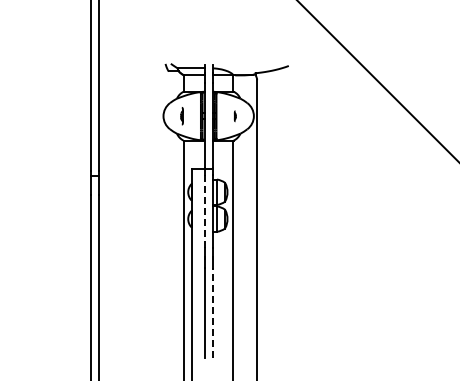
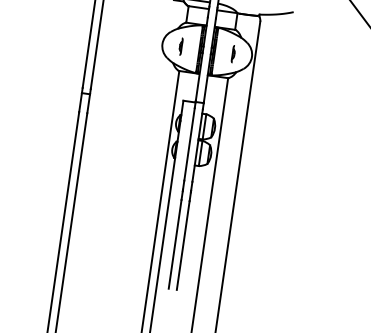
part: (235, 116) -> (233, 54), size x1.67
line: (204, 211) -> (189, 144), dashed -> solid
line: (212, 312) -> (182, 245), dashed -> solid

